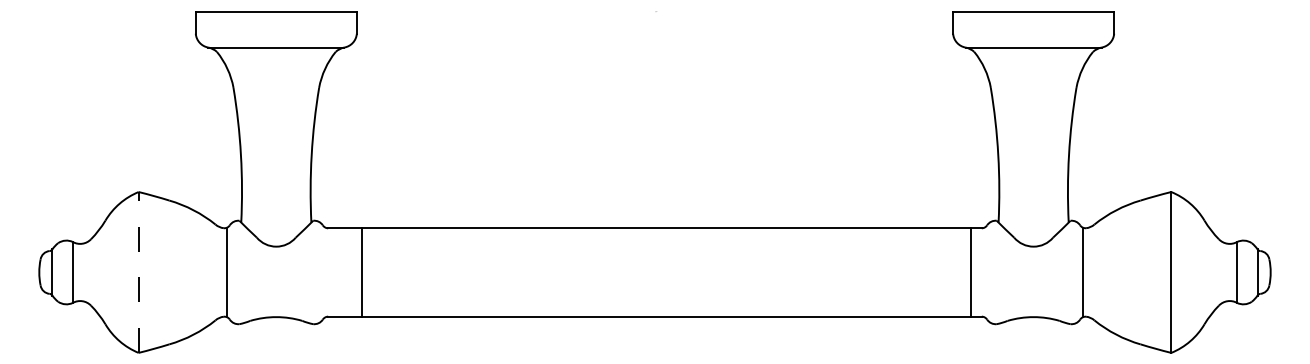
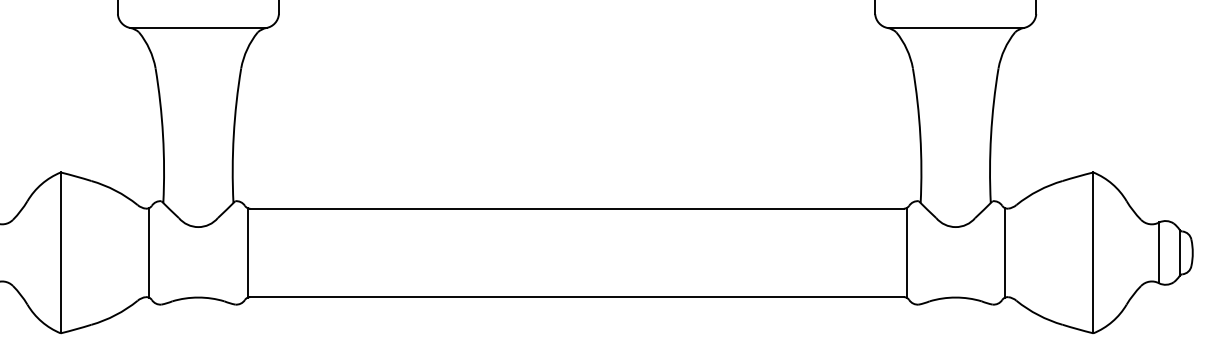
line: (138, 271) -> (60, 251), dashed -> solid
line: (362, 272) -> (247, 252), moved
line: (970, 272) -> (906, 252), moved

